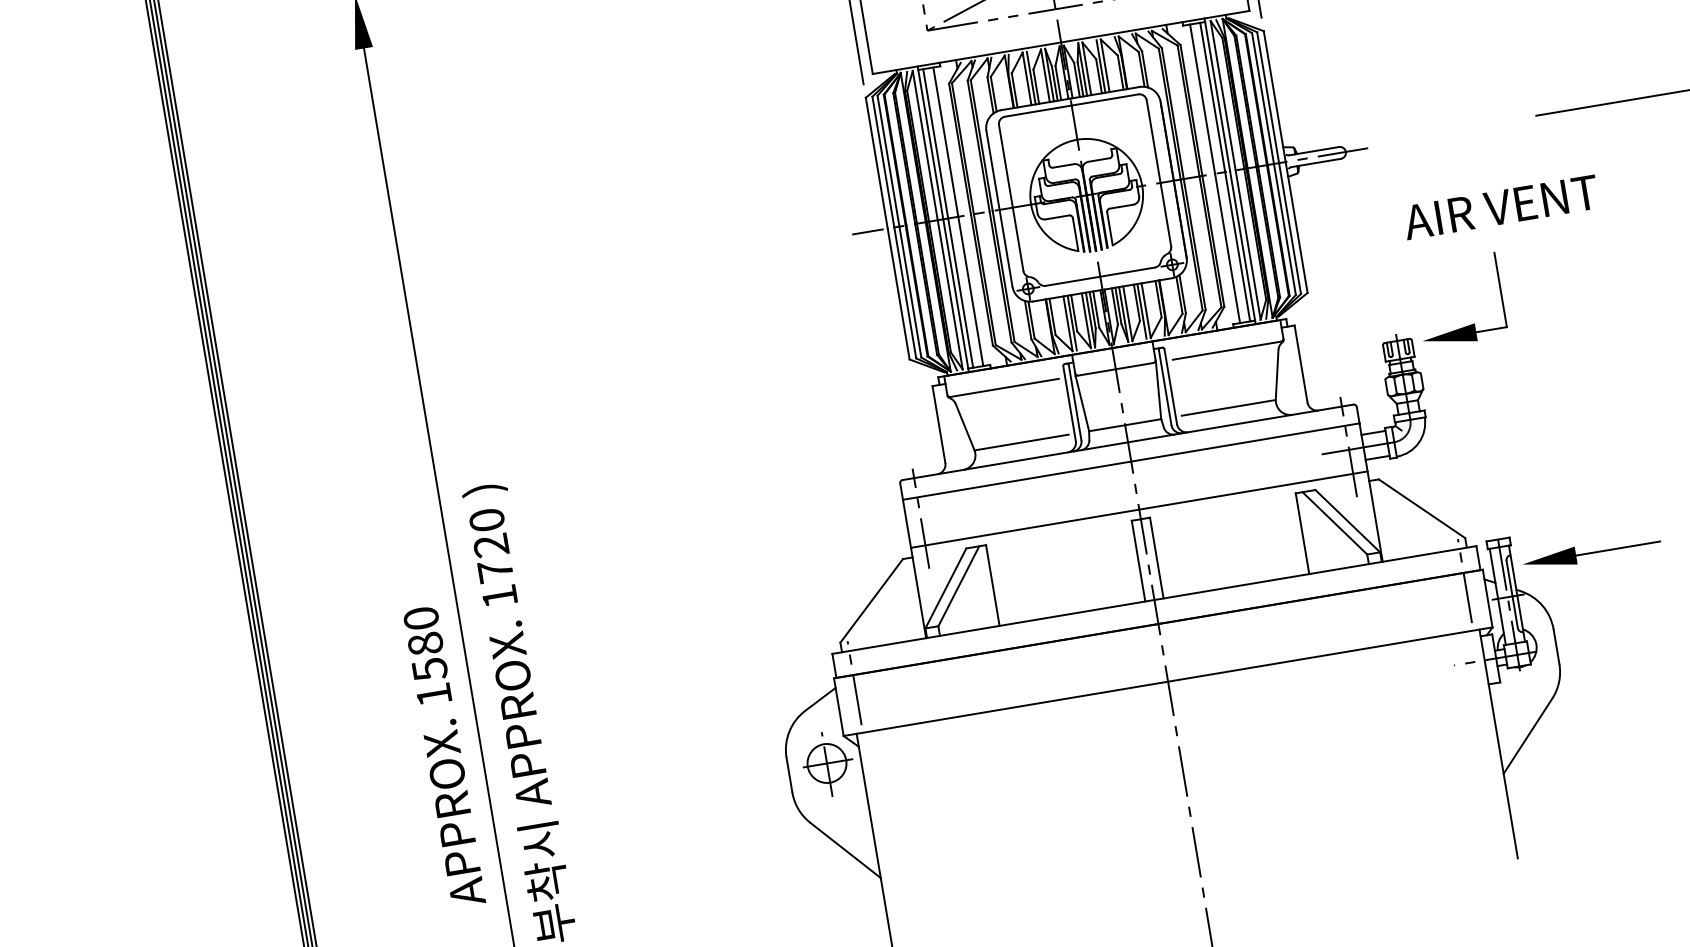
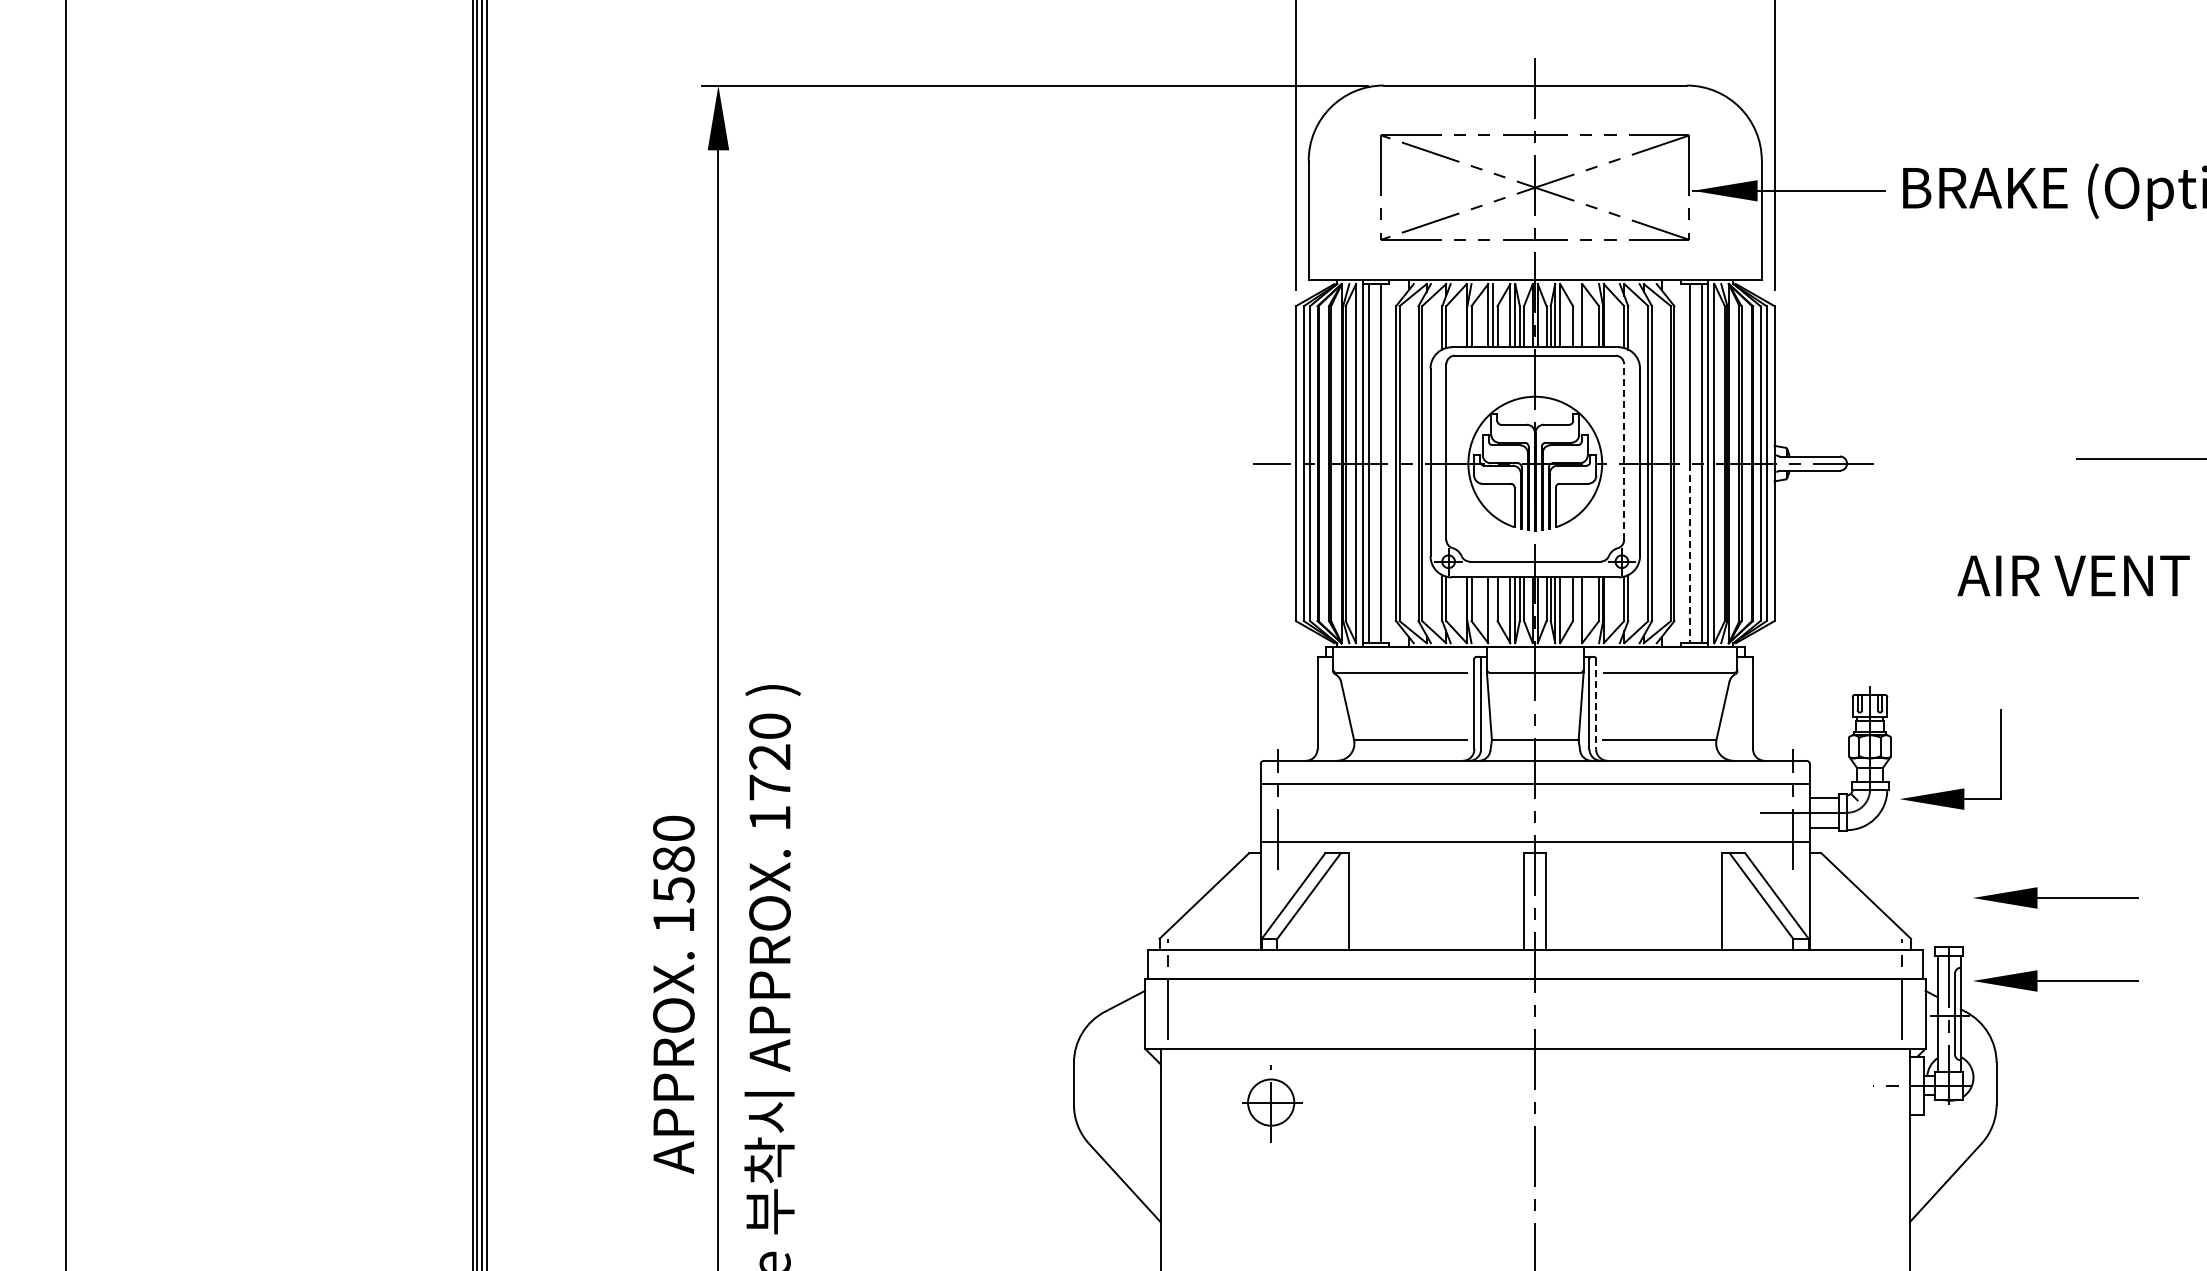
line: (1101, 66) -> (1577, 315), removed
line: (1159, 173) -> (1624, 452), solid -> dashed
text: (1500, 207) -> (2073, 575), moved
line: (1227, 248) -> (1689, 553), solid -> dashed
line: (1142, 311) -> (1577, 610), removed
line: (1072, 323) -> (1493, 610), removed
part: (1467, 325) -> (1955, 789), moved
line: (1171, 387) -> (1596, 704), solid -> dashed
part: (1579, 483) -> (2055, 897), added
part: (828, 764) -> (1272, 1103), moved

